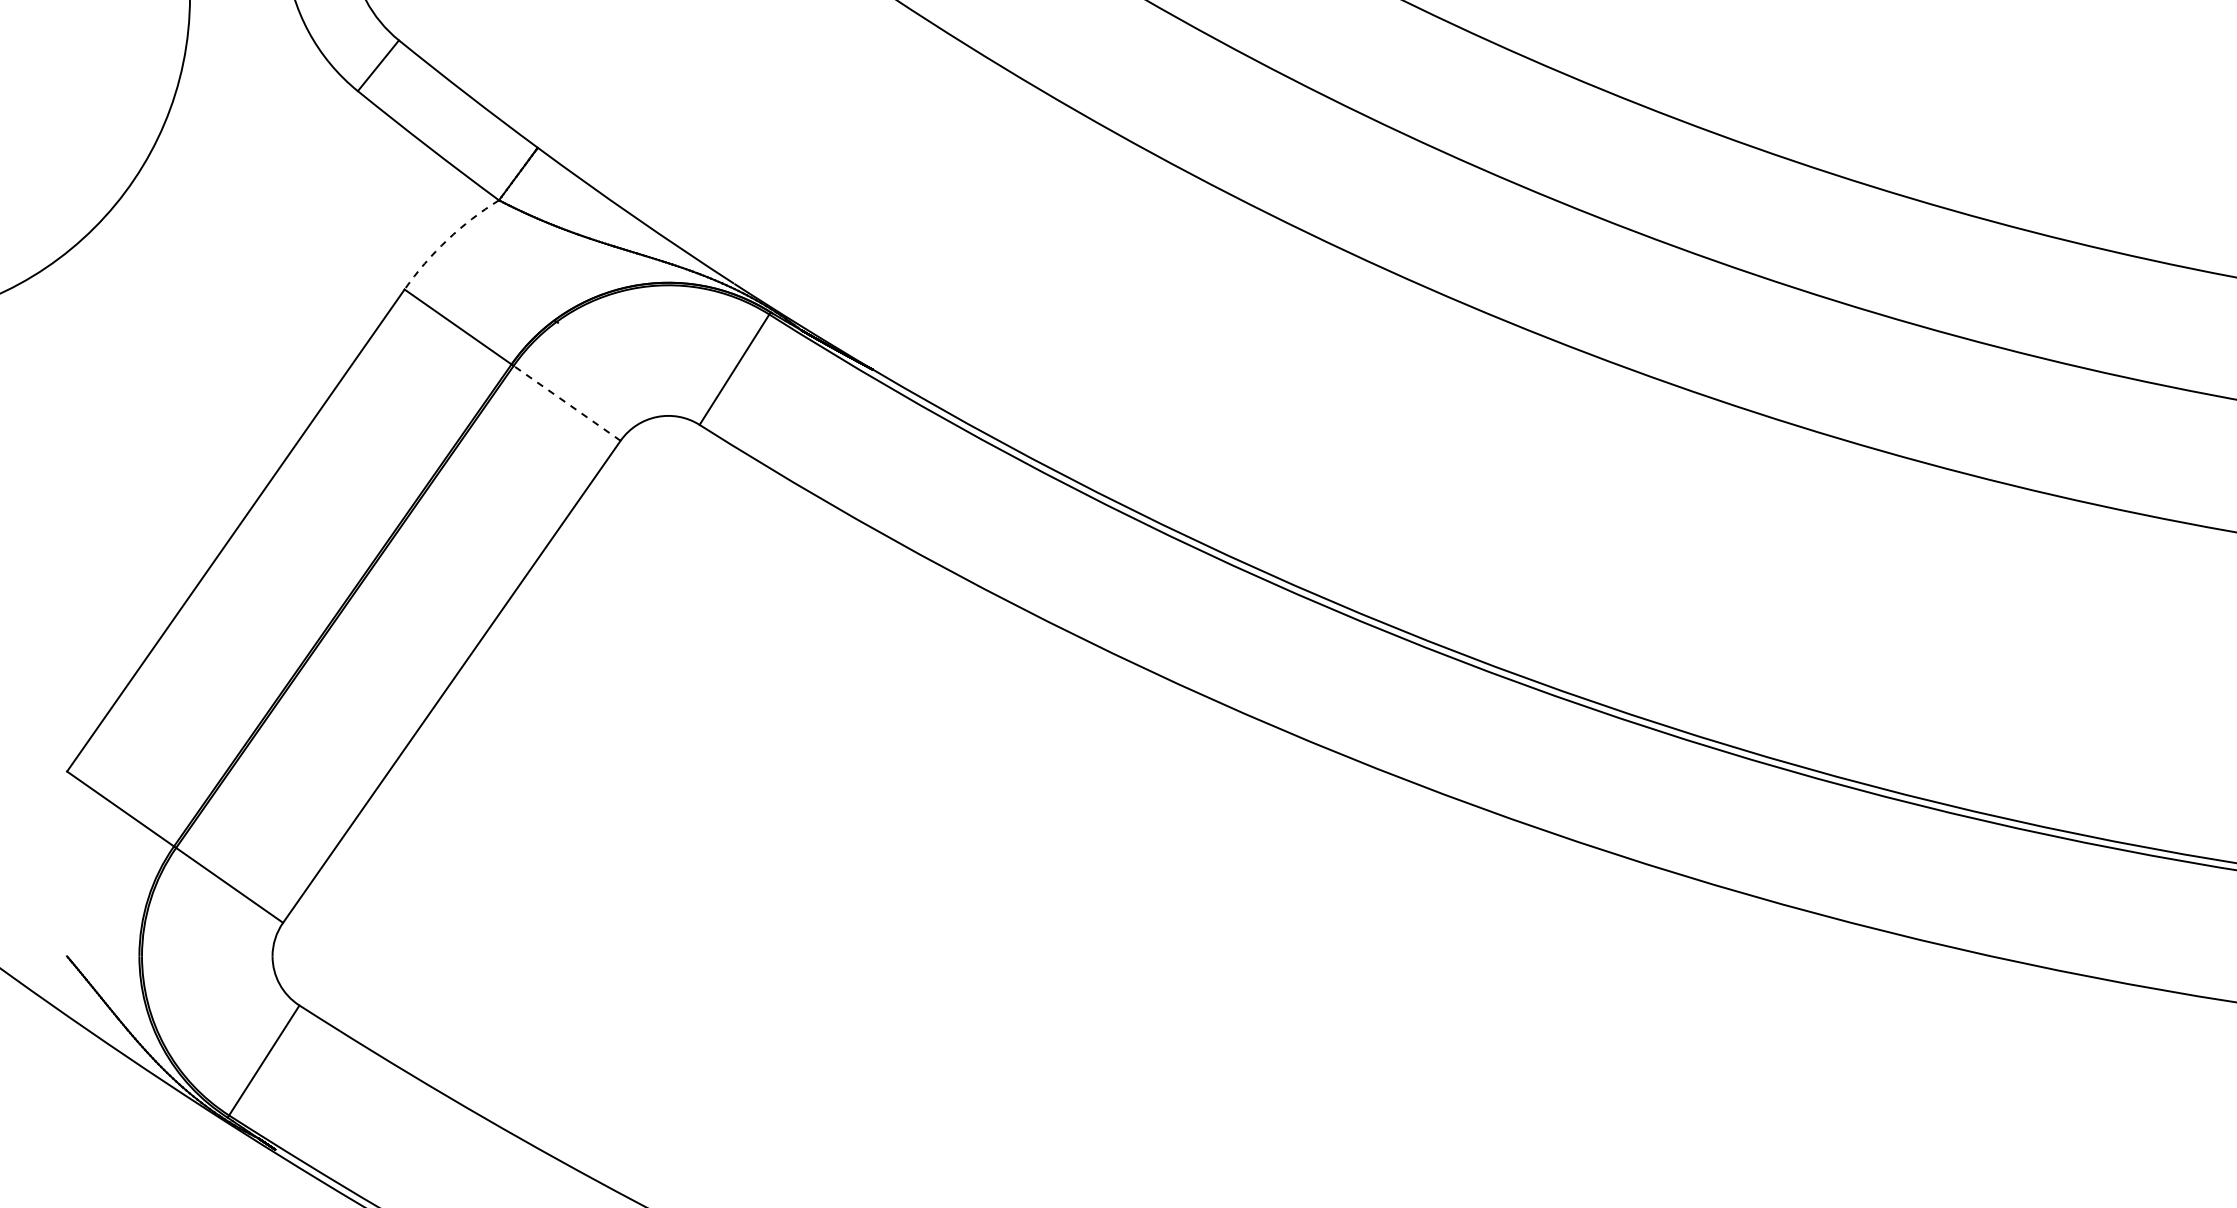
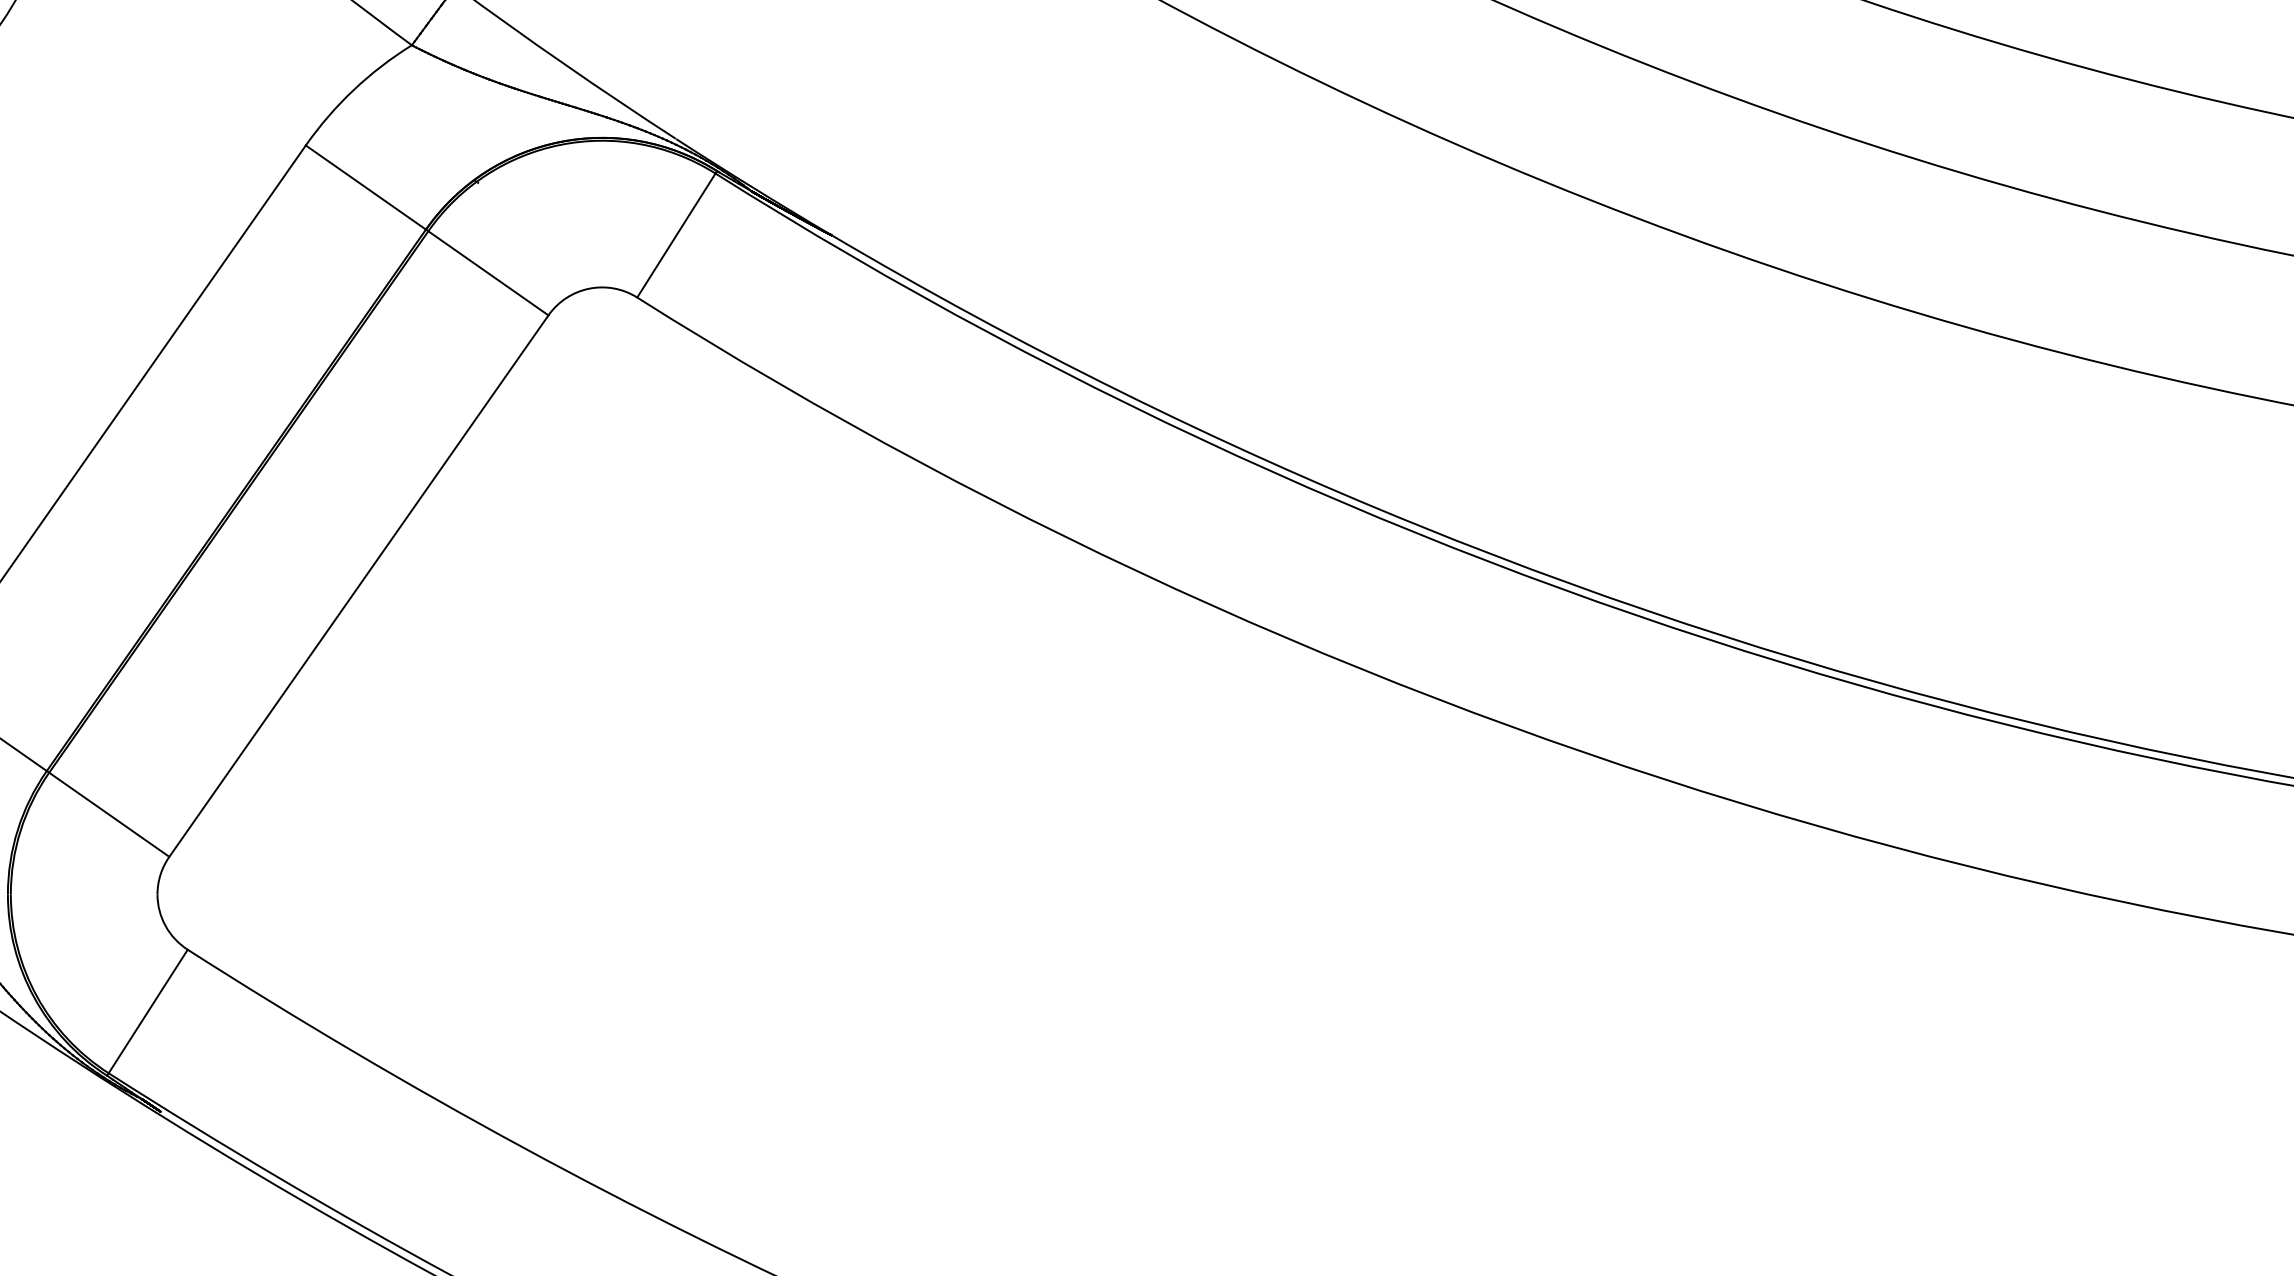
arc: (447, 240) -> (354, 90), dashed -> solid
line: (566, 403) -> (487, 273), dashed -> solid

